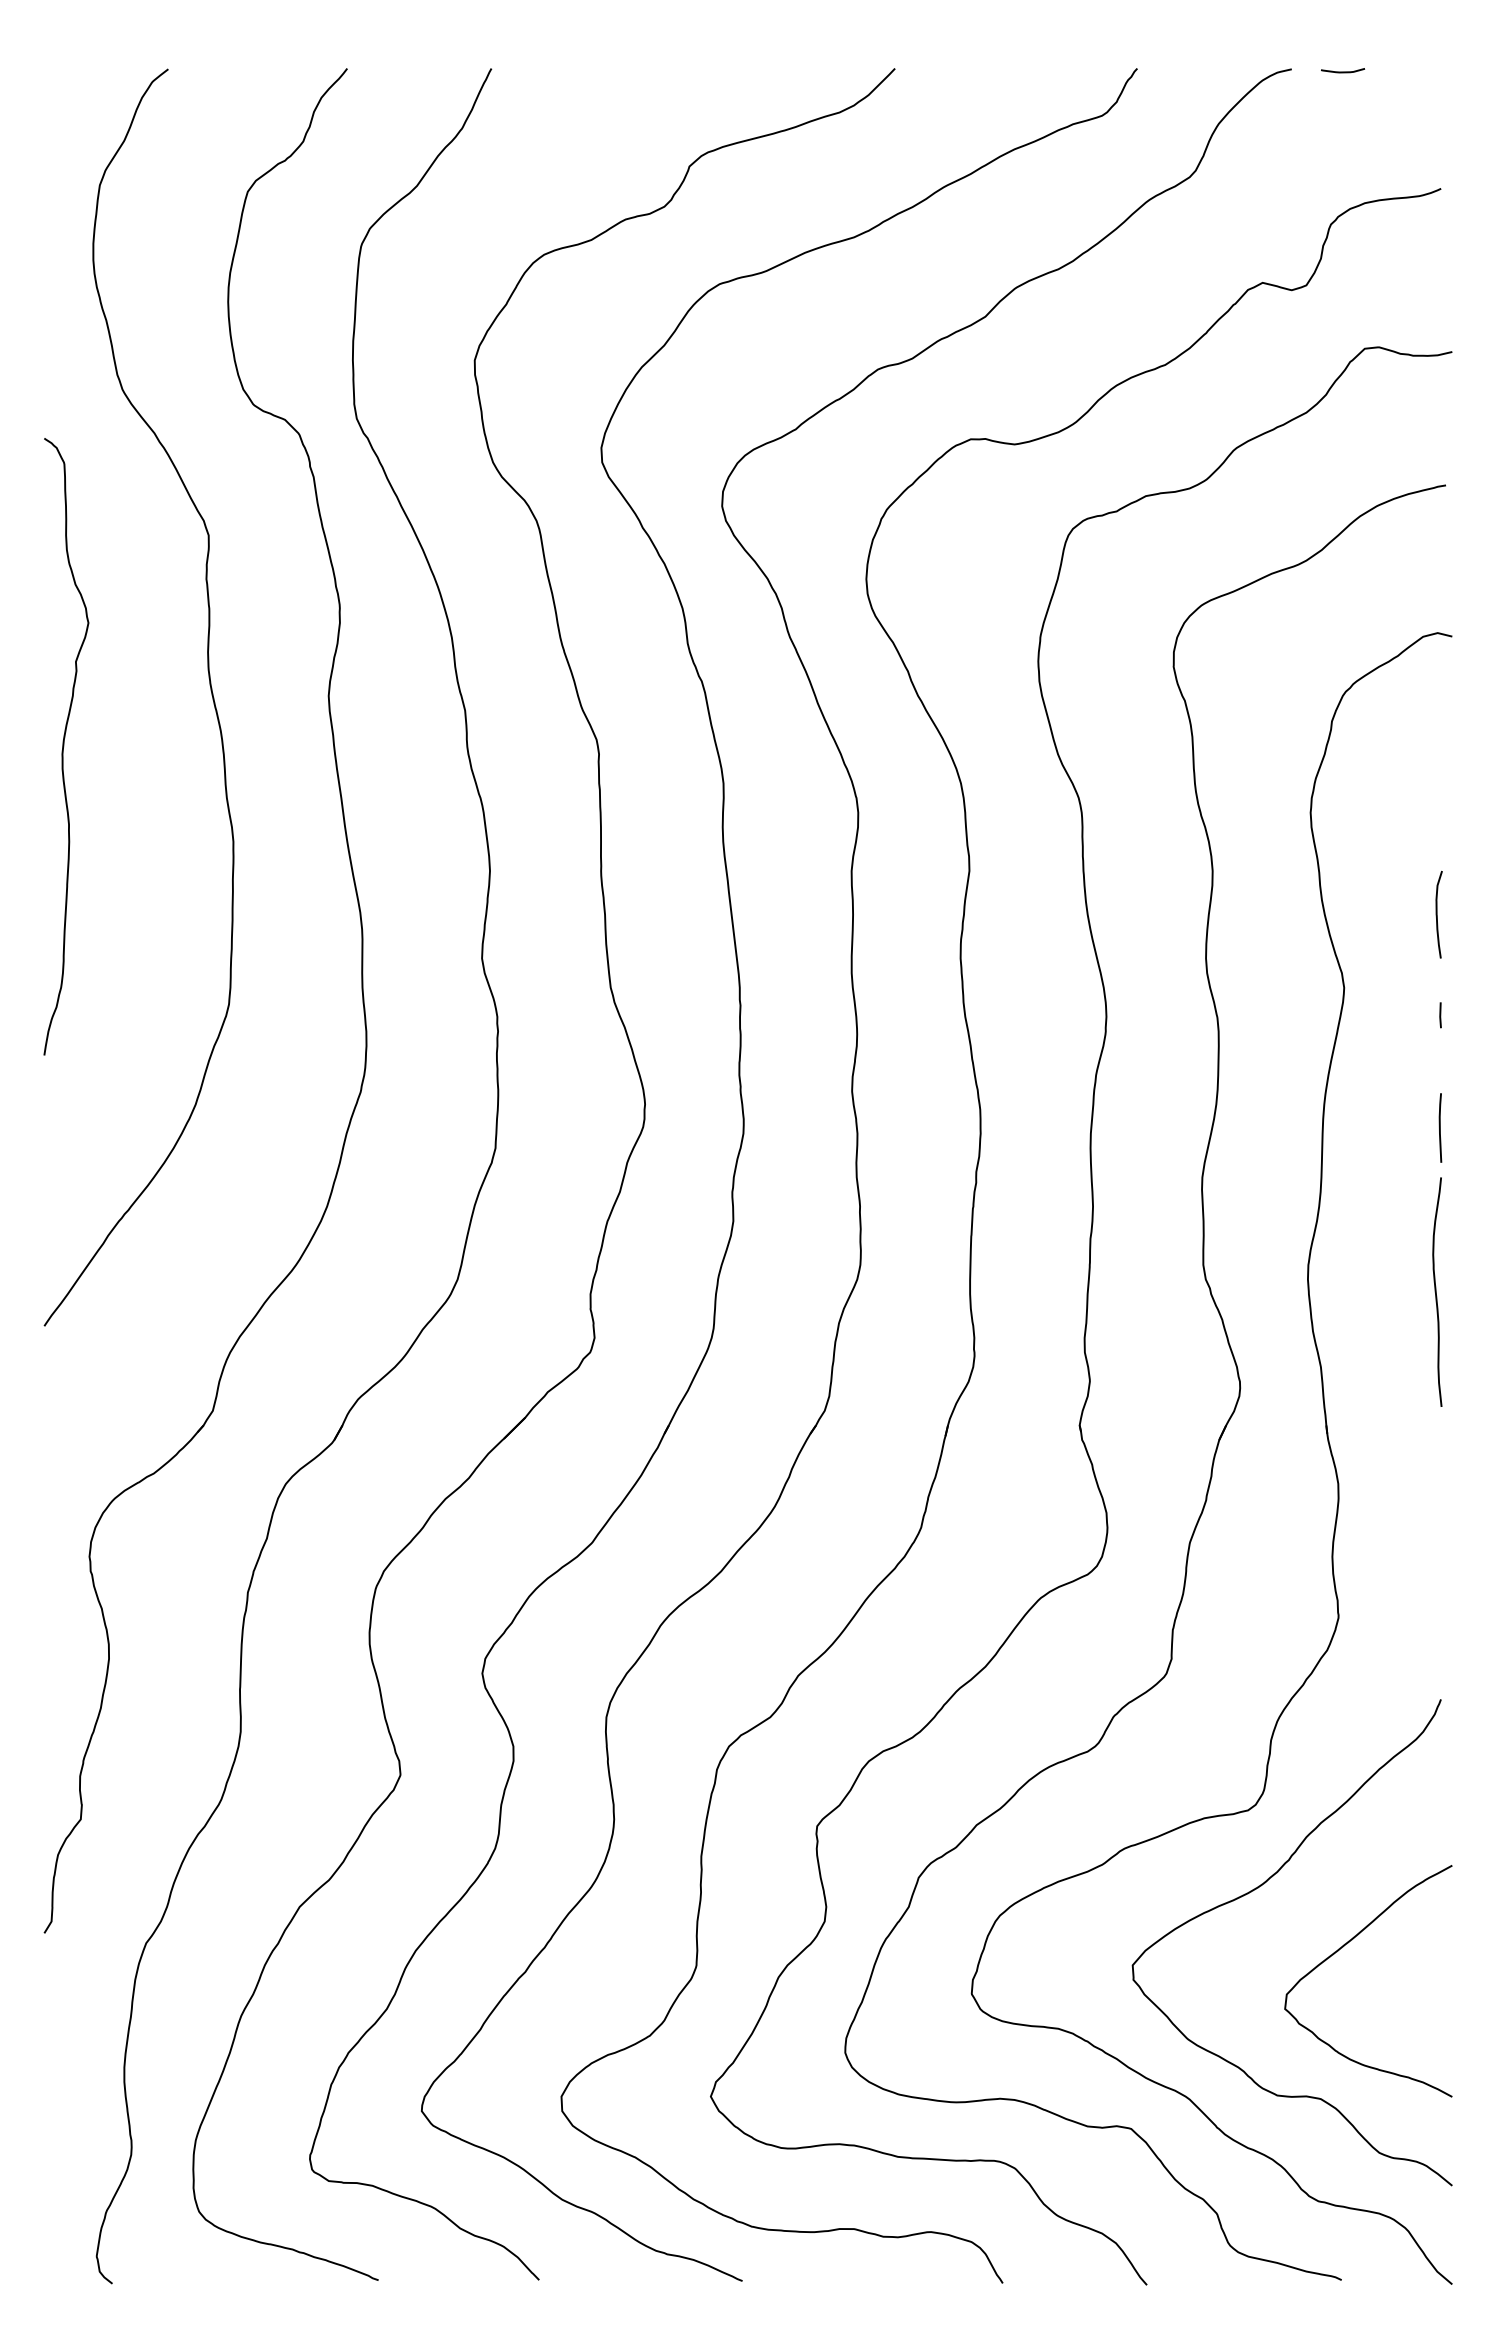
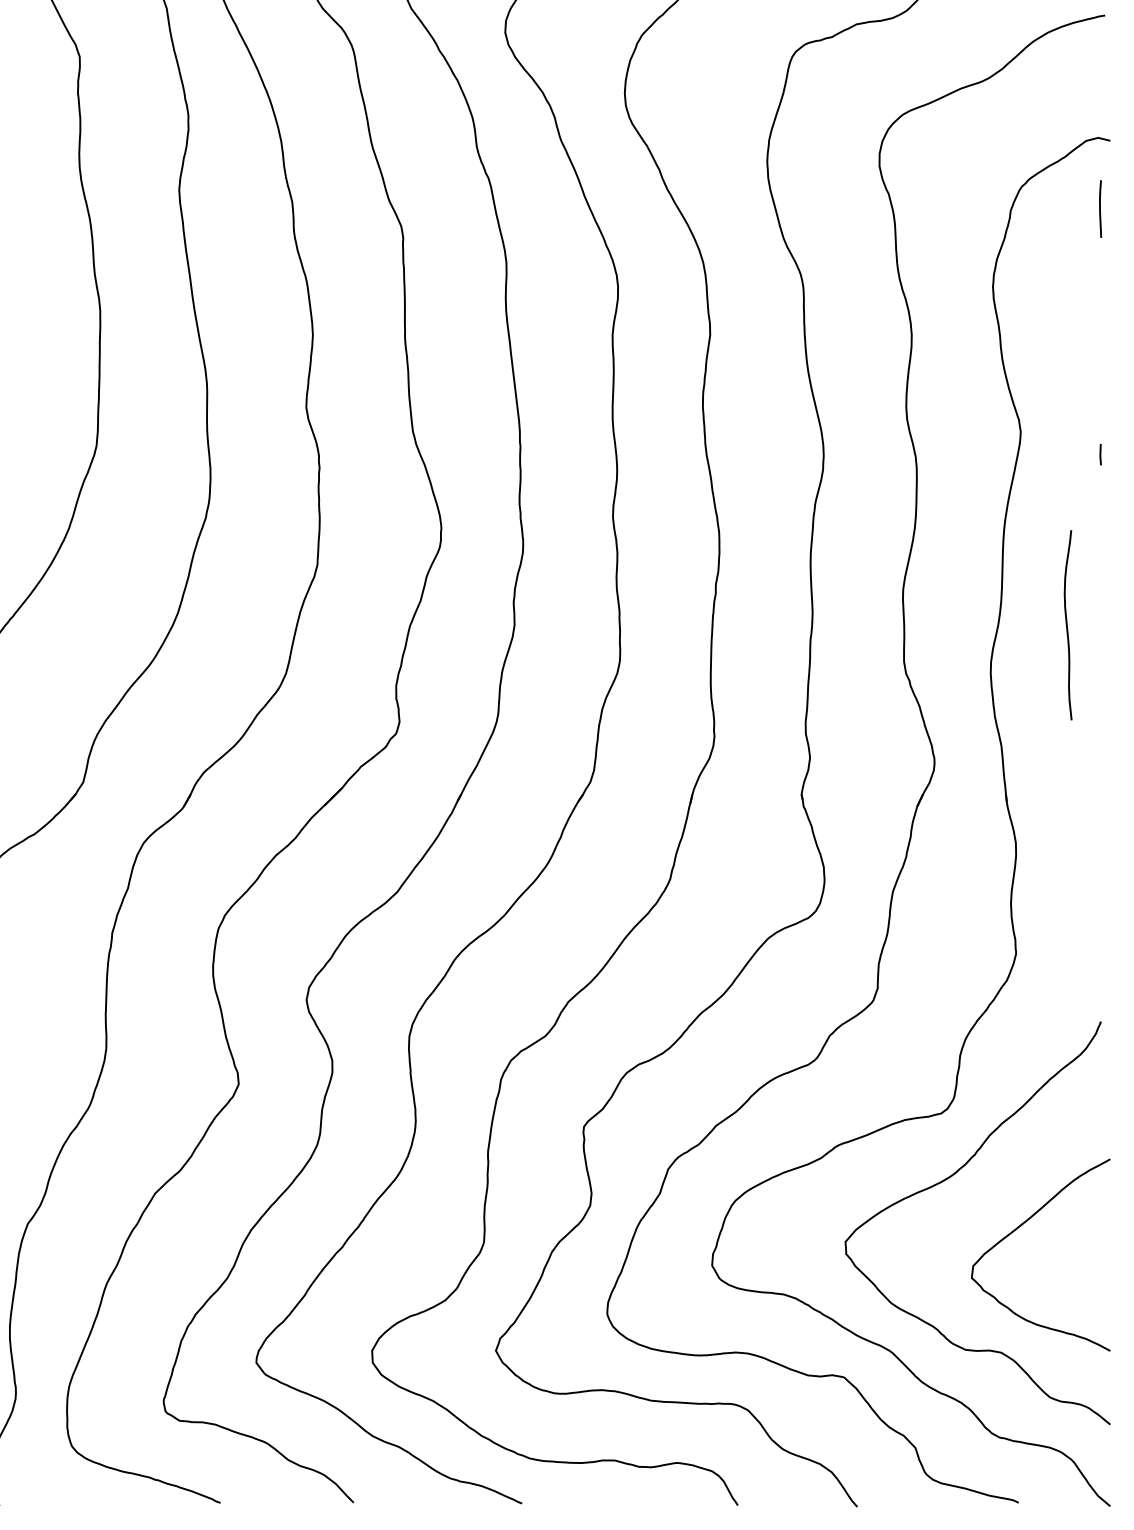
curve: (1437, 914) -> (1098, 371), removed
line: (1440, 1127) -> (1100, 208), moved
curve: (1436, 1291) -> (1067, 624), moved

